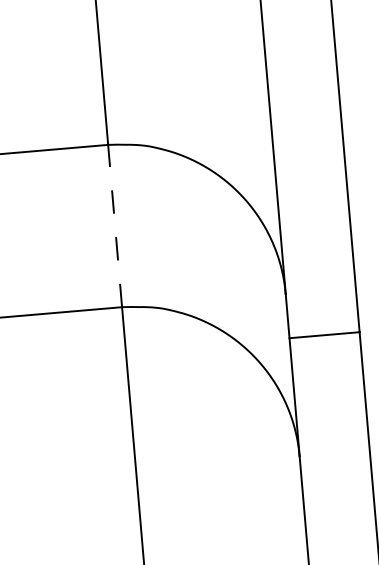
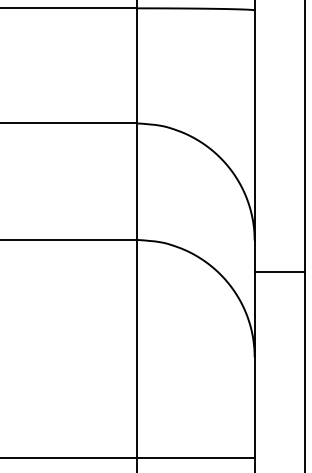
line: (115, 225) -> (137, 181), dashed -> solid

